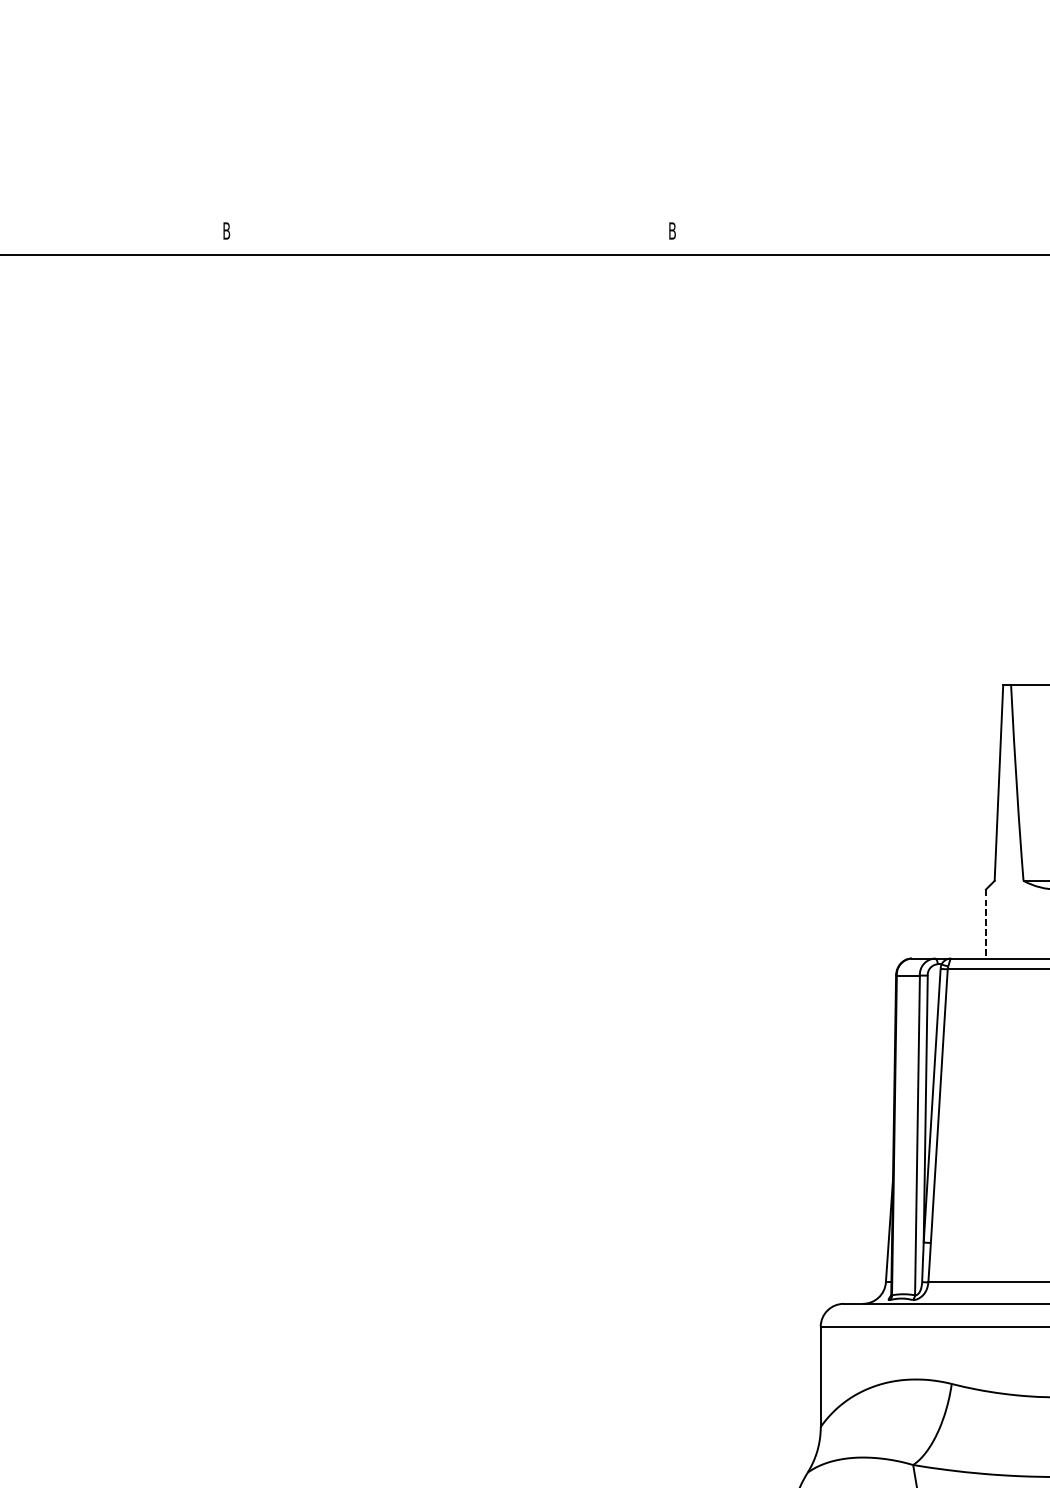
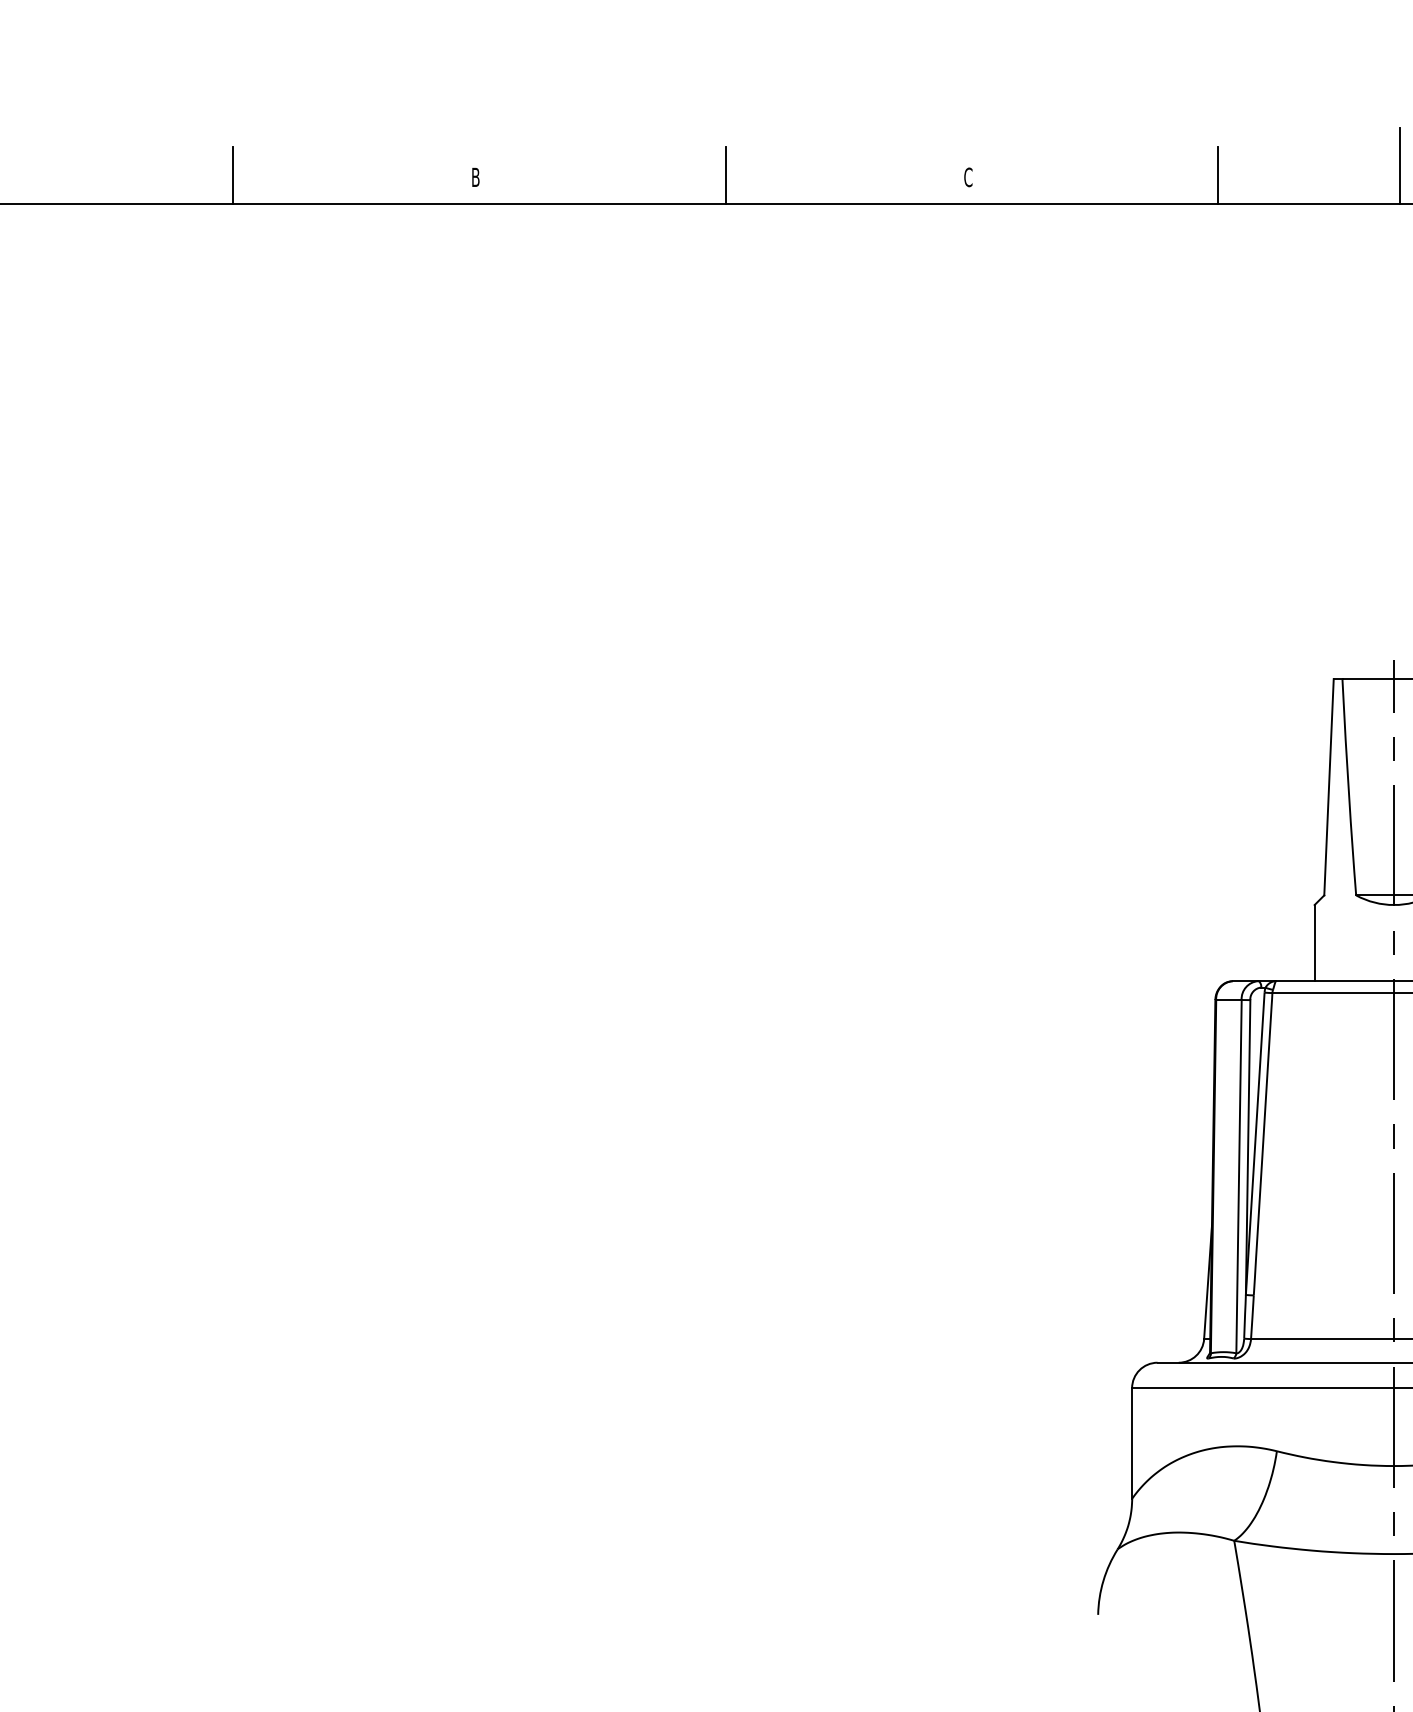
line: (7, 228) -> (233, 174), added
line: (452, 228) -> (725, 174), added
line: (898, 228) -> (1218, 174), added
text: (672, 231) -> (968, 177), B -> C
line: (985, 924) -> (1314, 943), dashed -> solid

